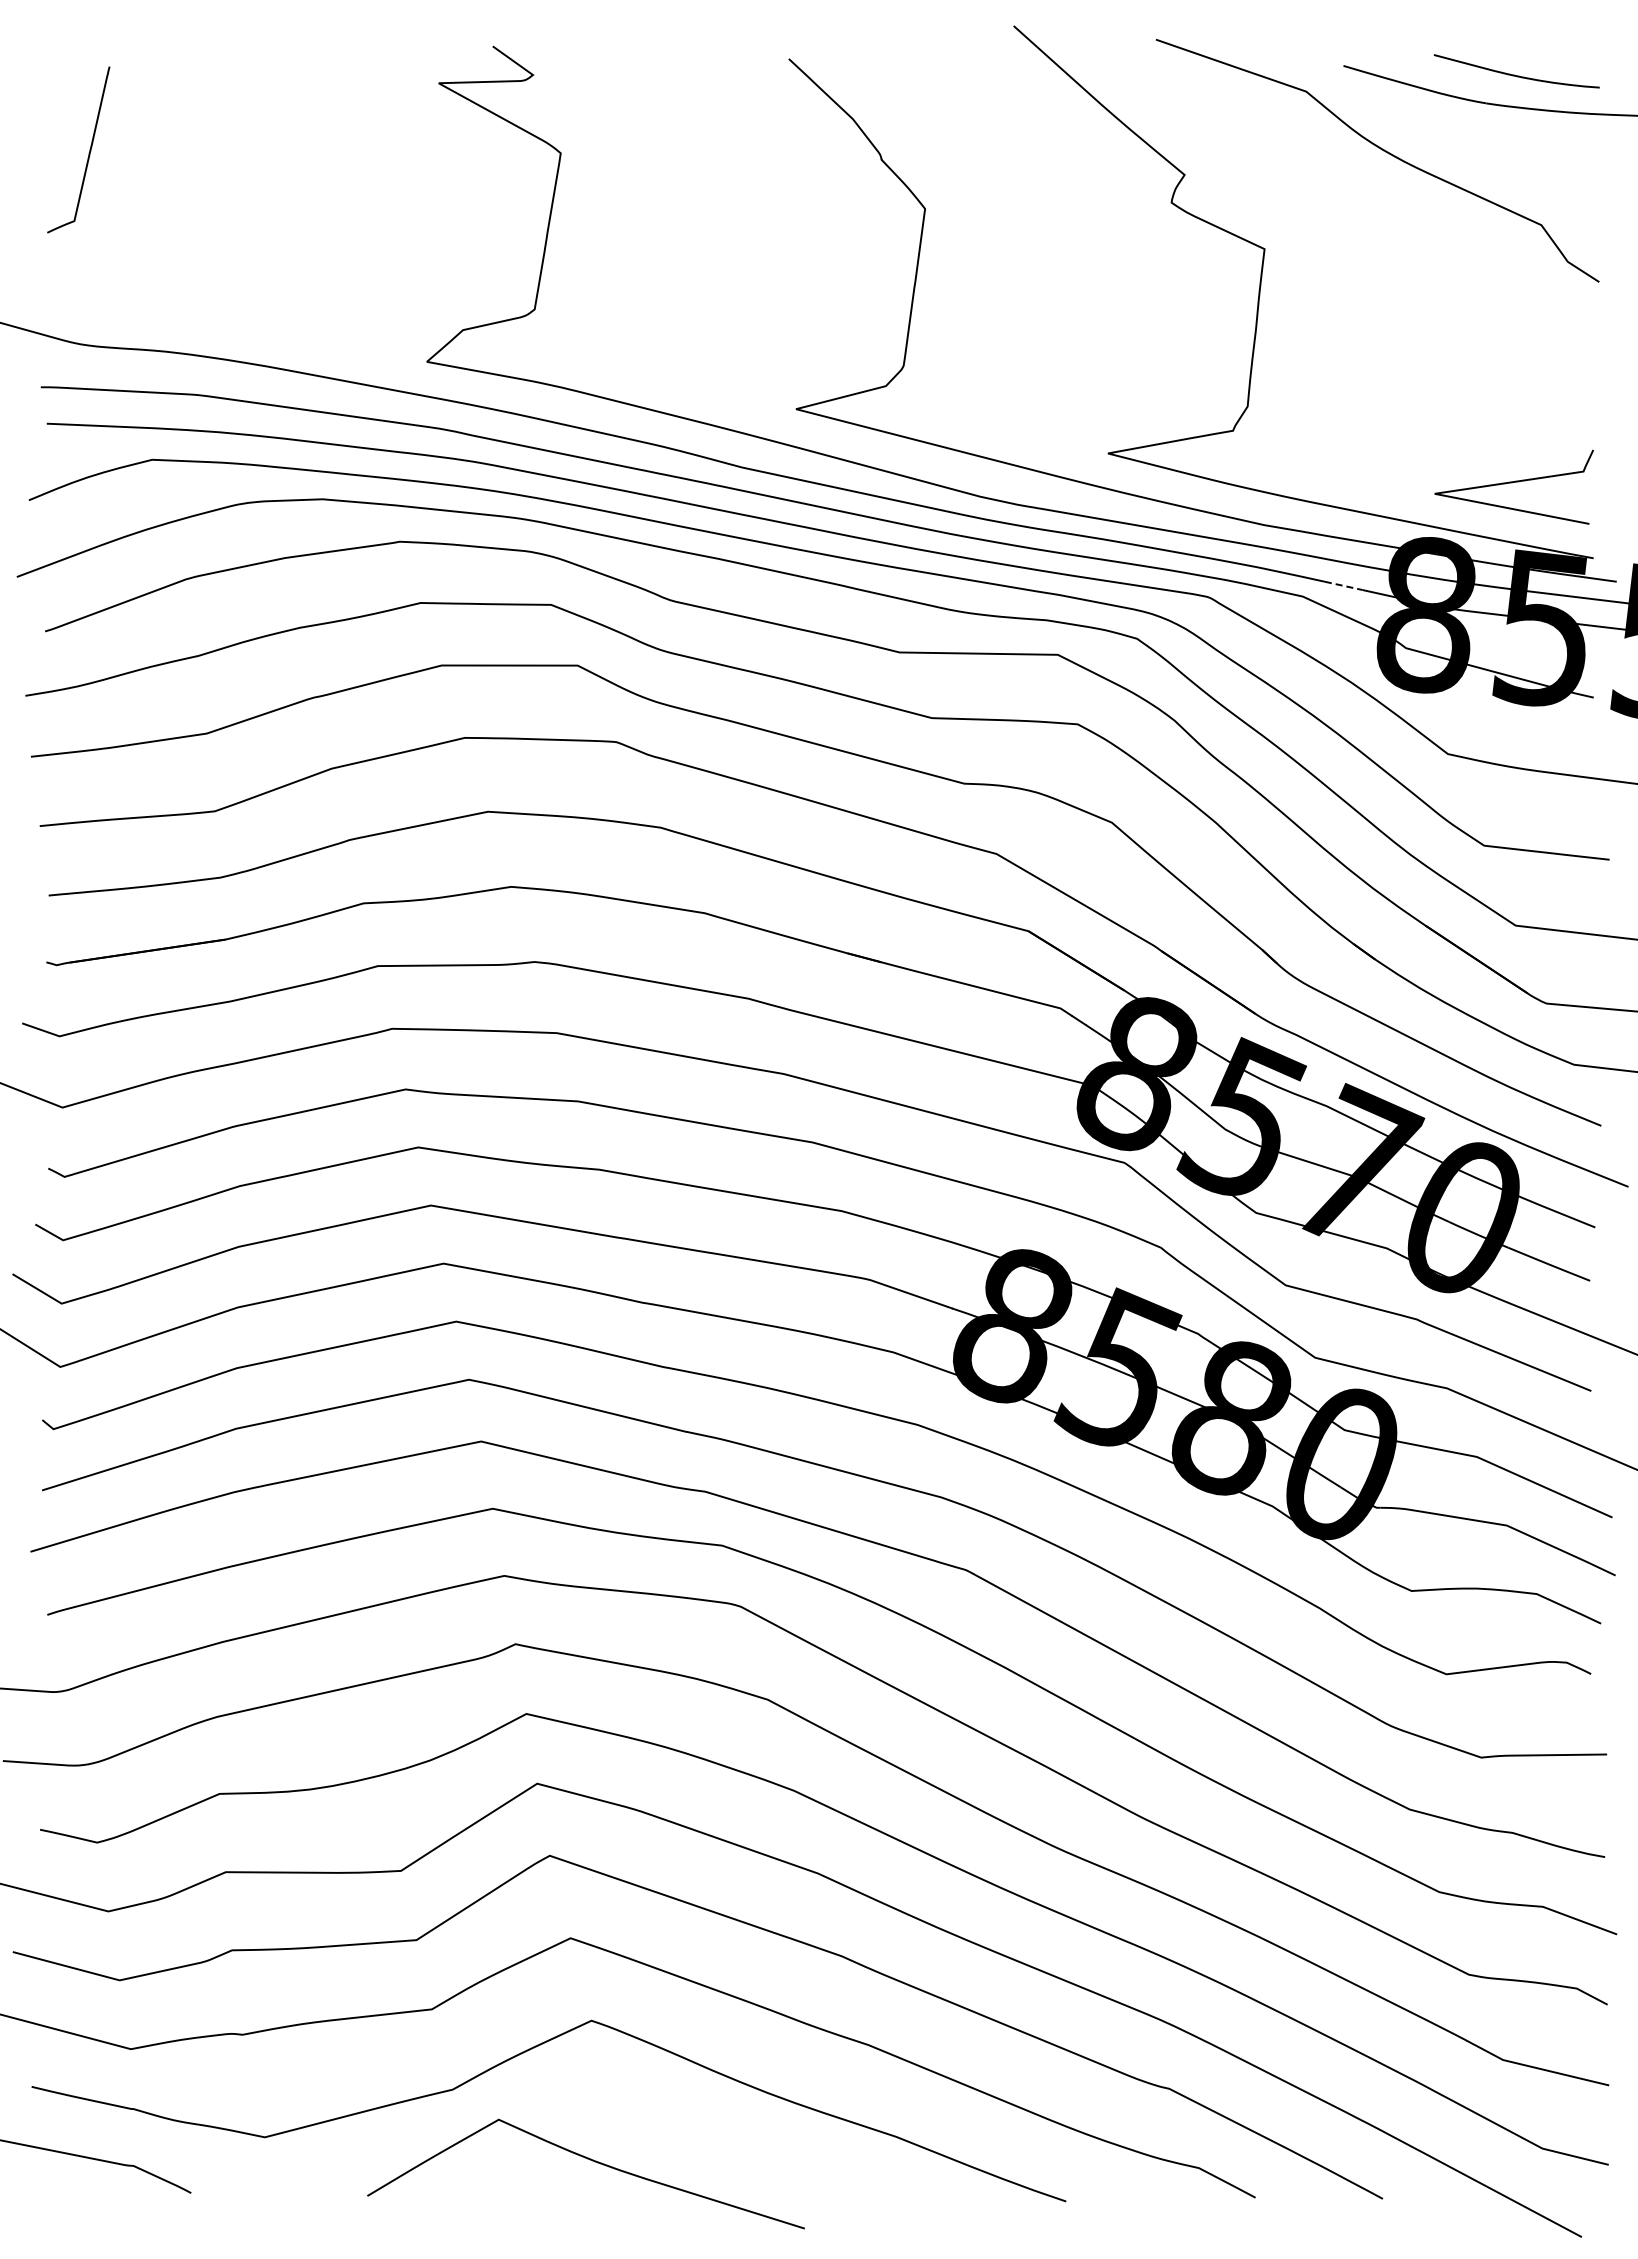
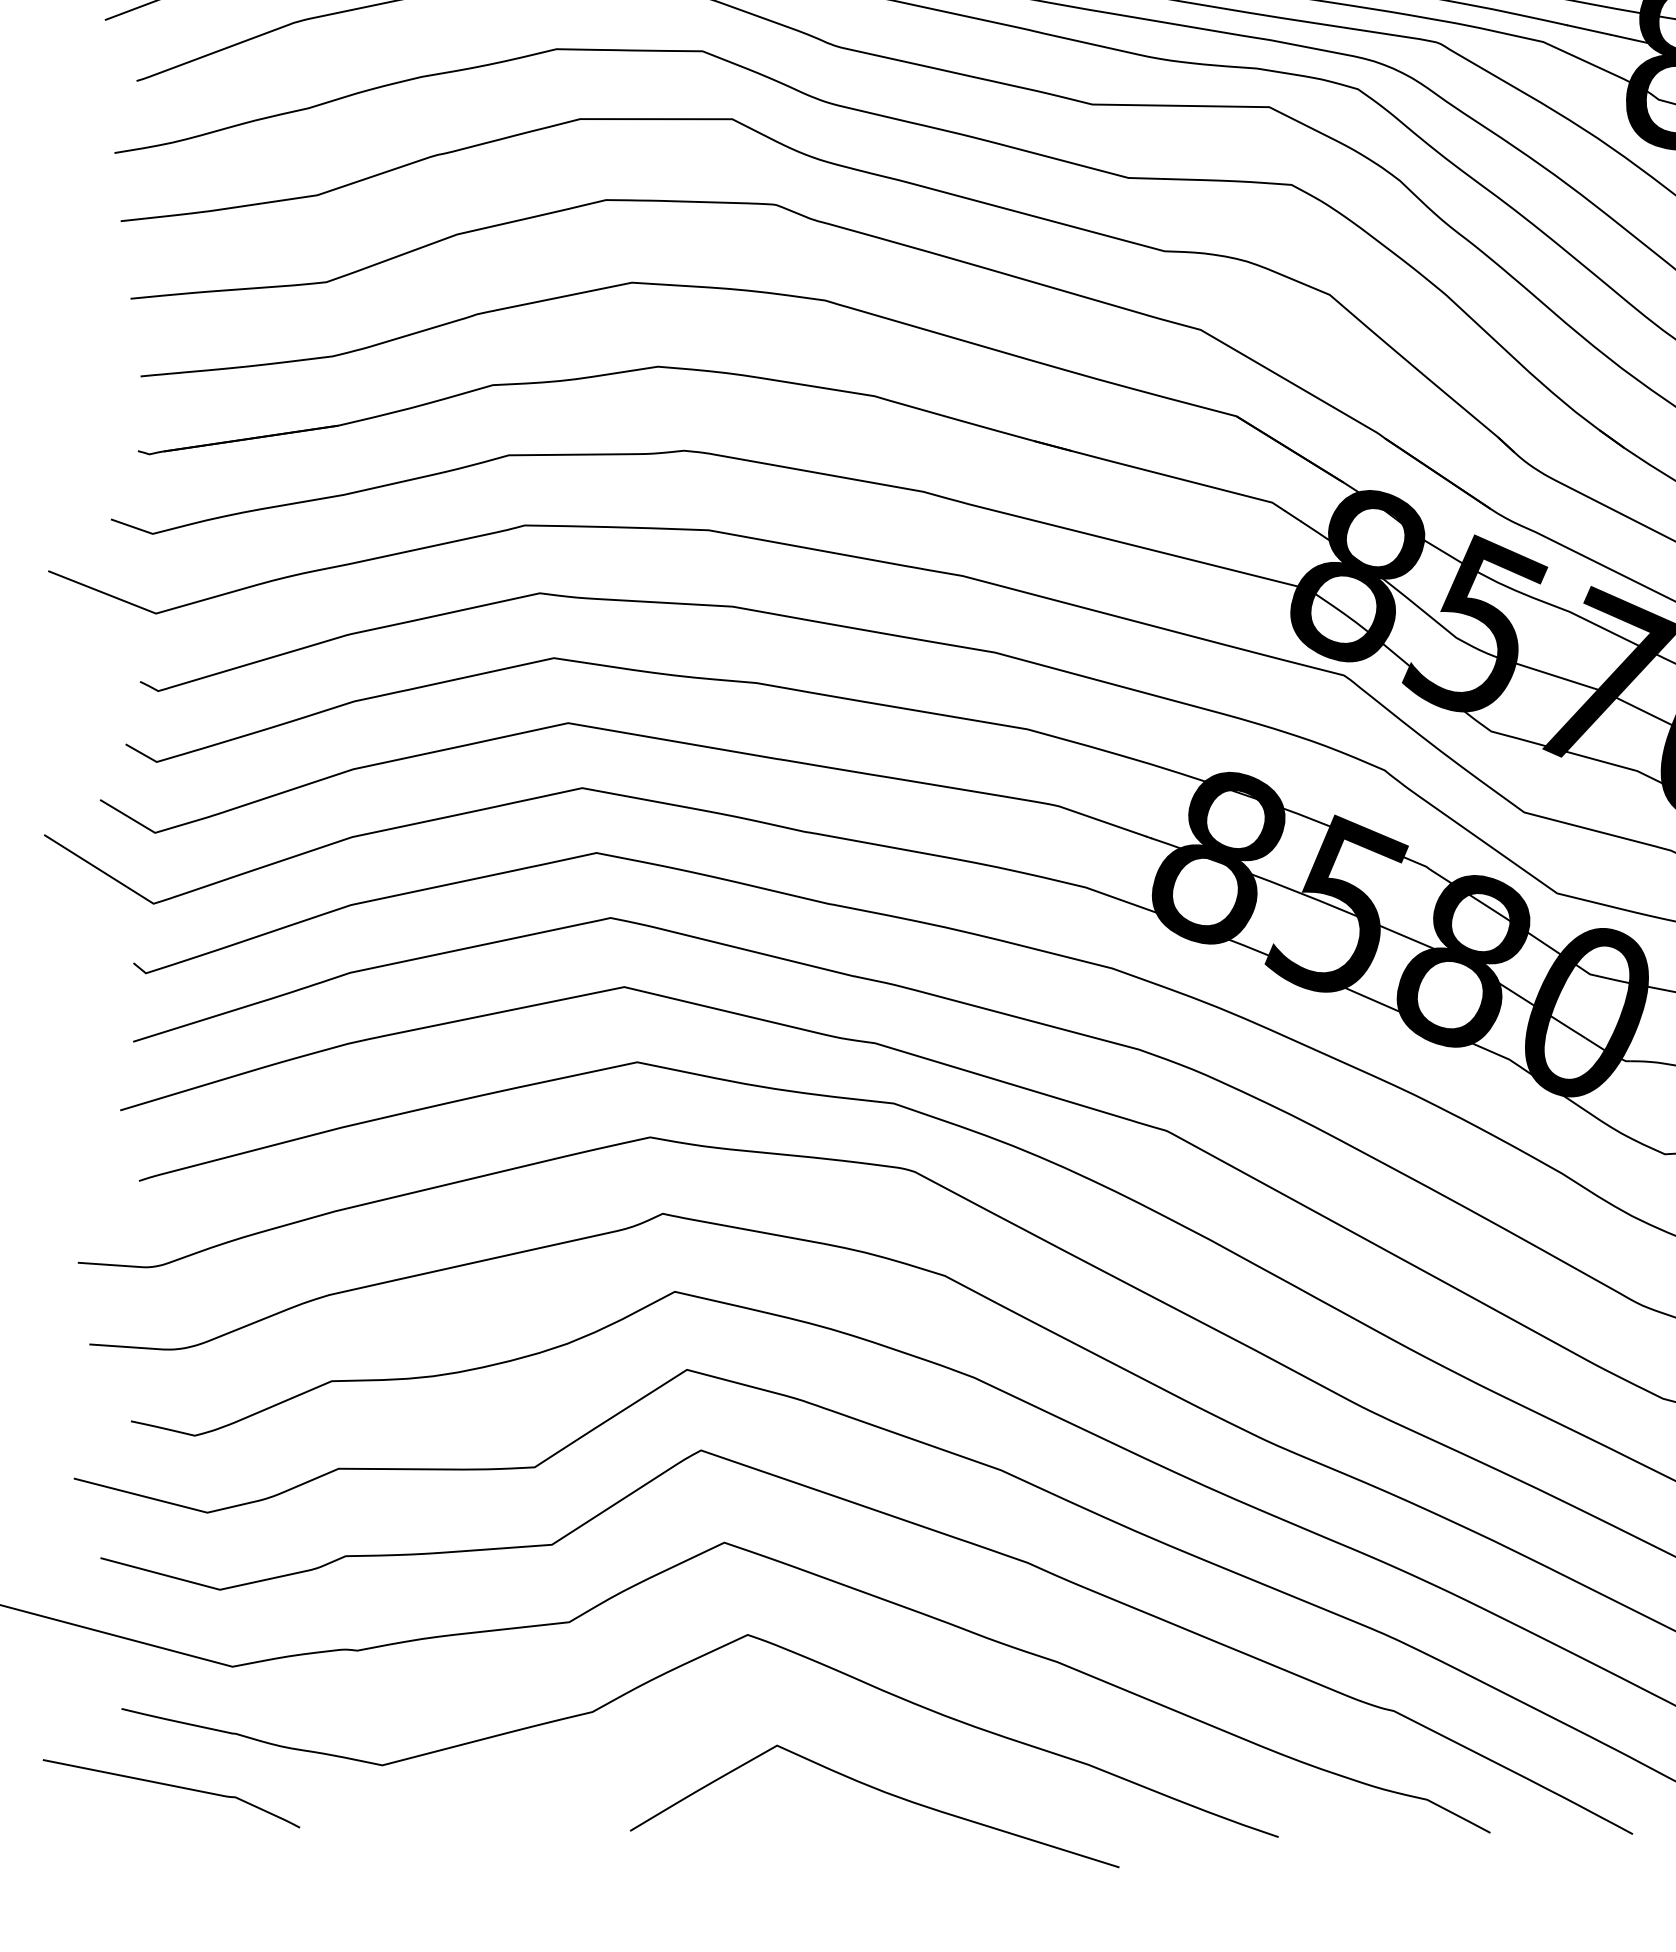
line: (1344, 586) -> (1589, 30), dashed -> solid
curve: (592, 2161) -> (881, 1792), moved

